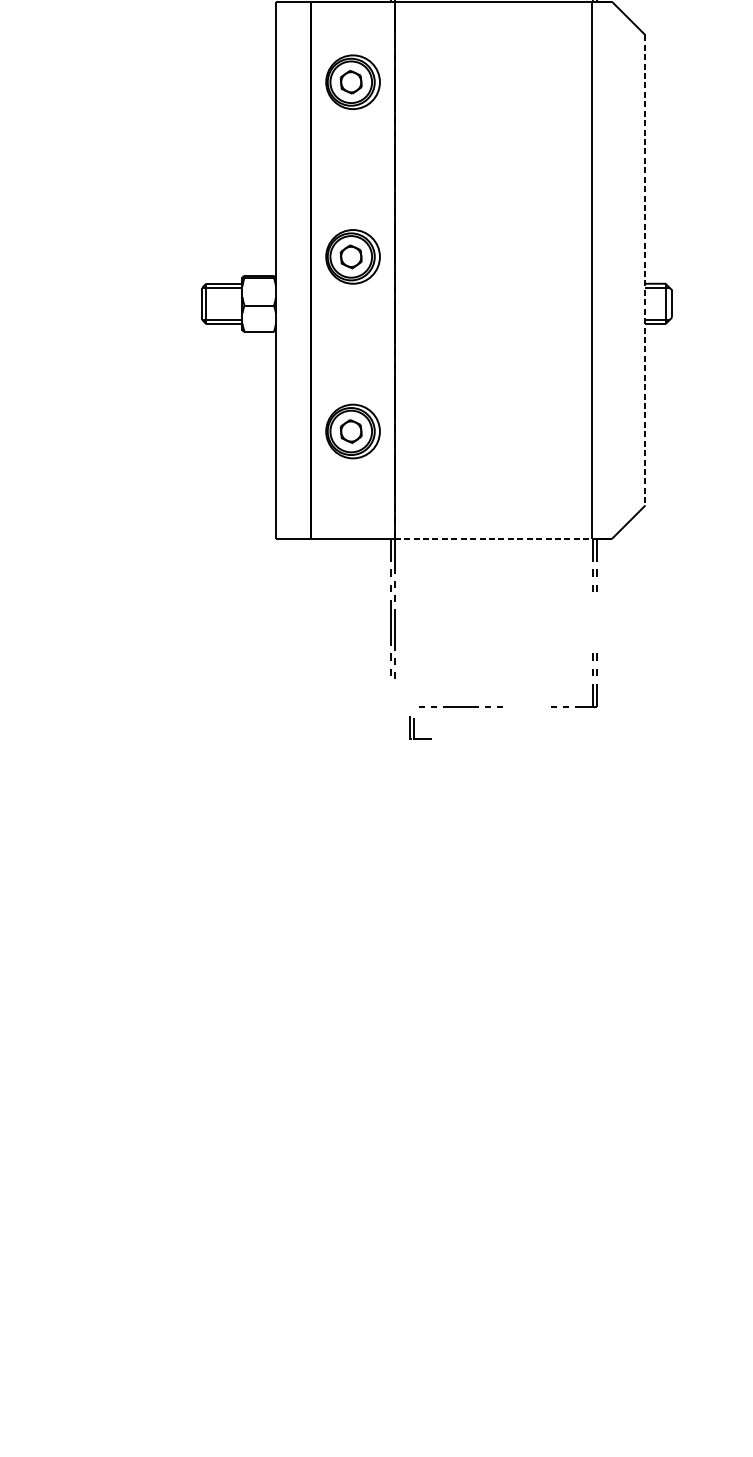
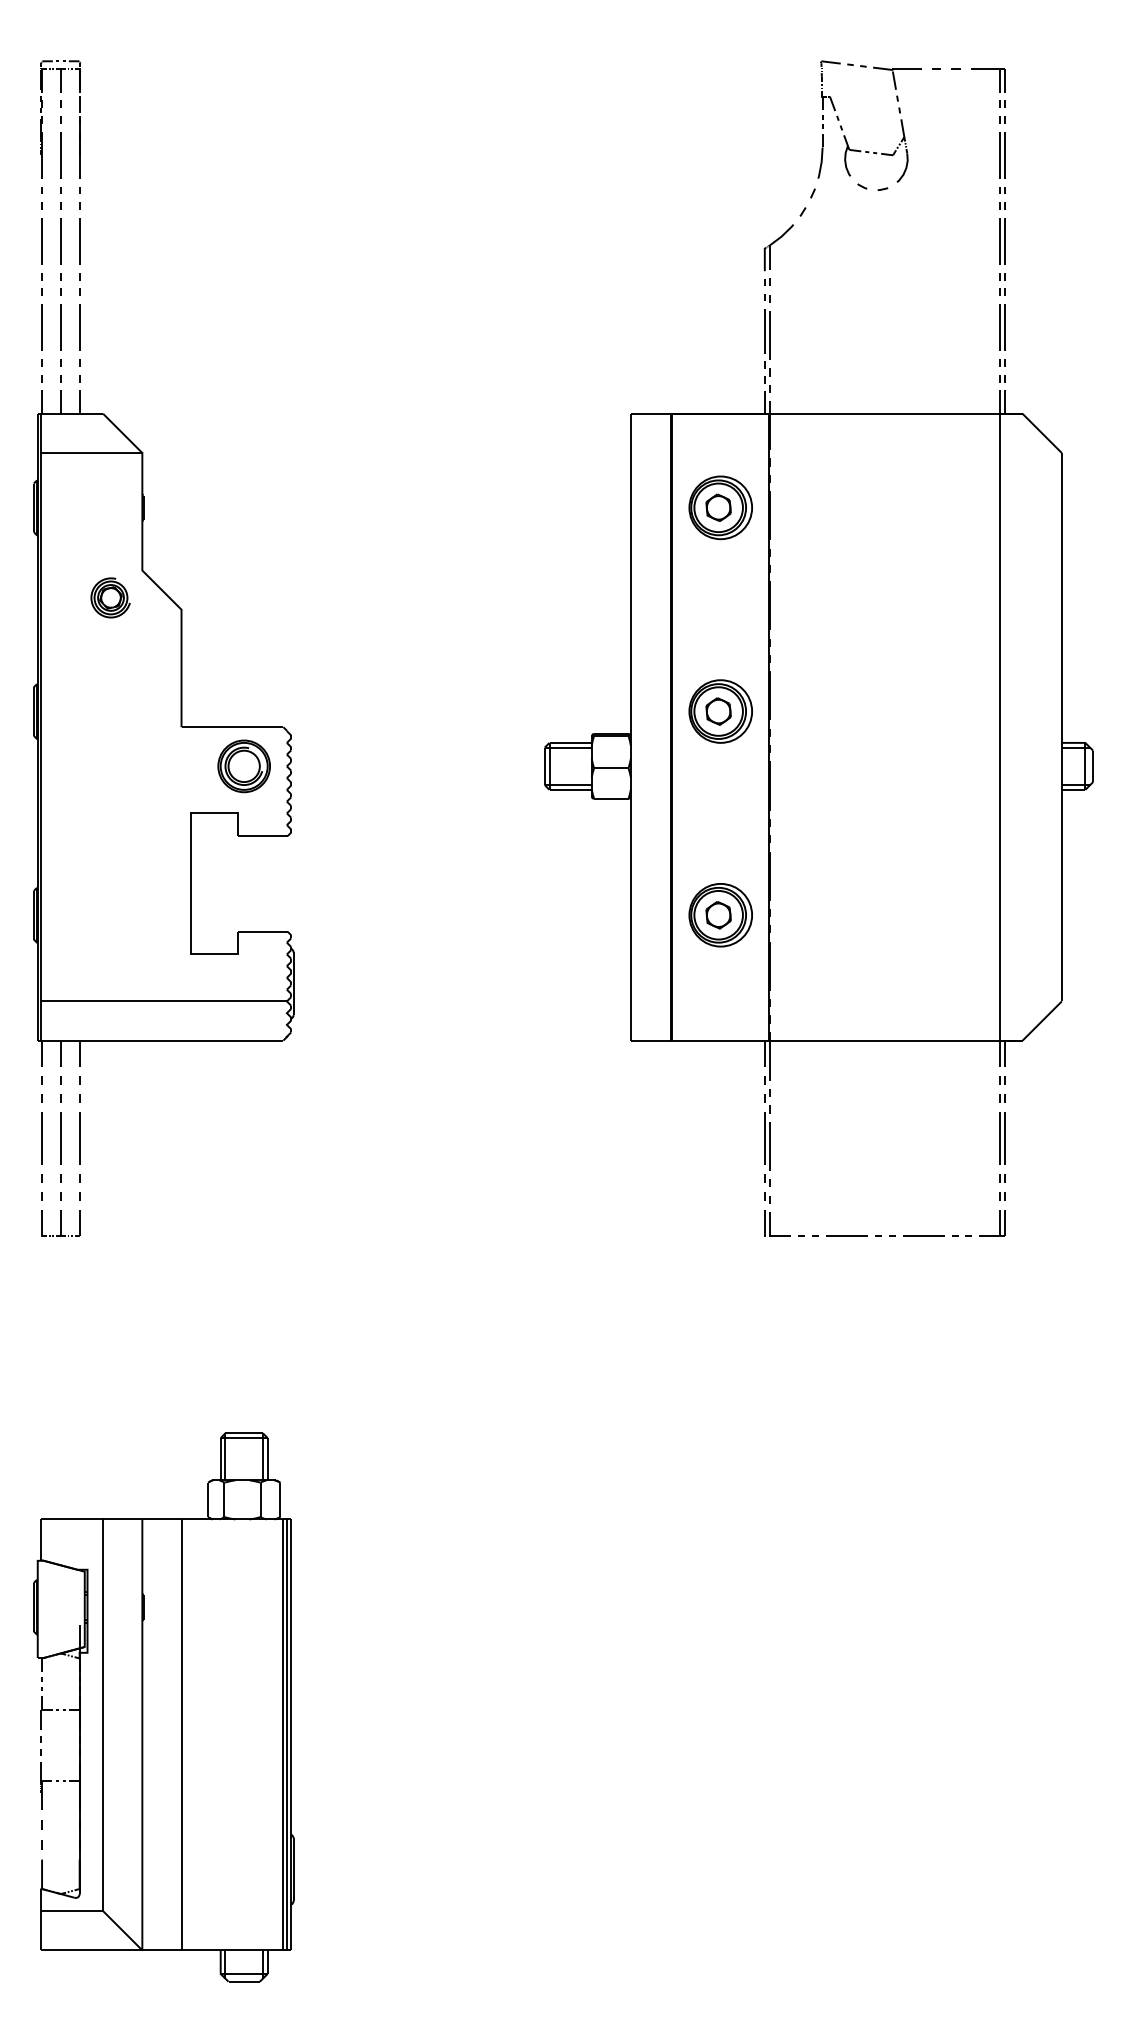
line: (645, 270) -> (1061, 727), dashed -> solid
line: (494, 538) -> (885, 1040), dashed -> solid
part: (594, 622) -> (1002, 1138), added
line: (526, 706) -> (923, 1235), added
part: (414, 727) -> (770, 1223), moved

